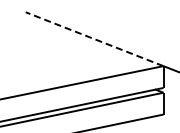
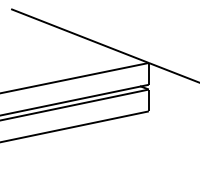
line: (95, 39) -> (80, 36), dashed -> solid

